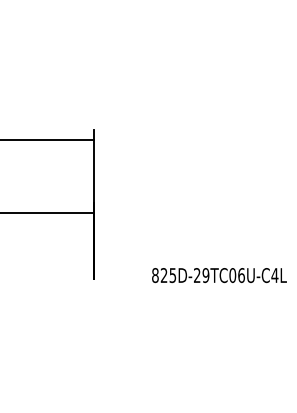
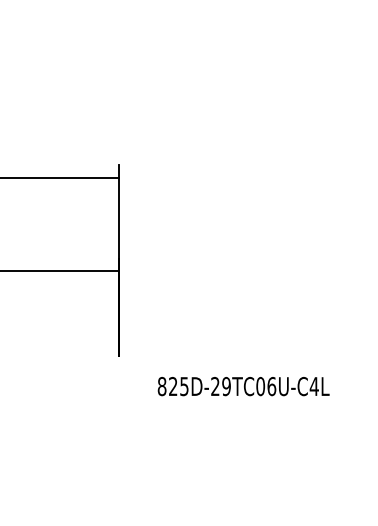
text: (219, 275) -> (243, 386), moved

